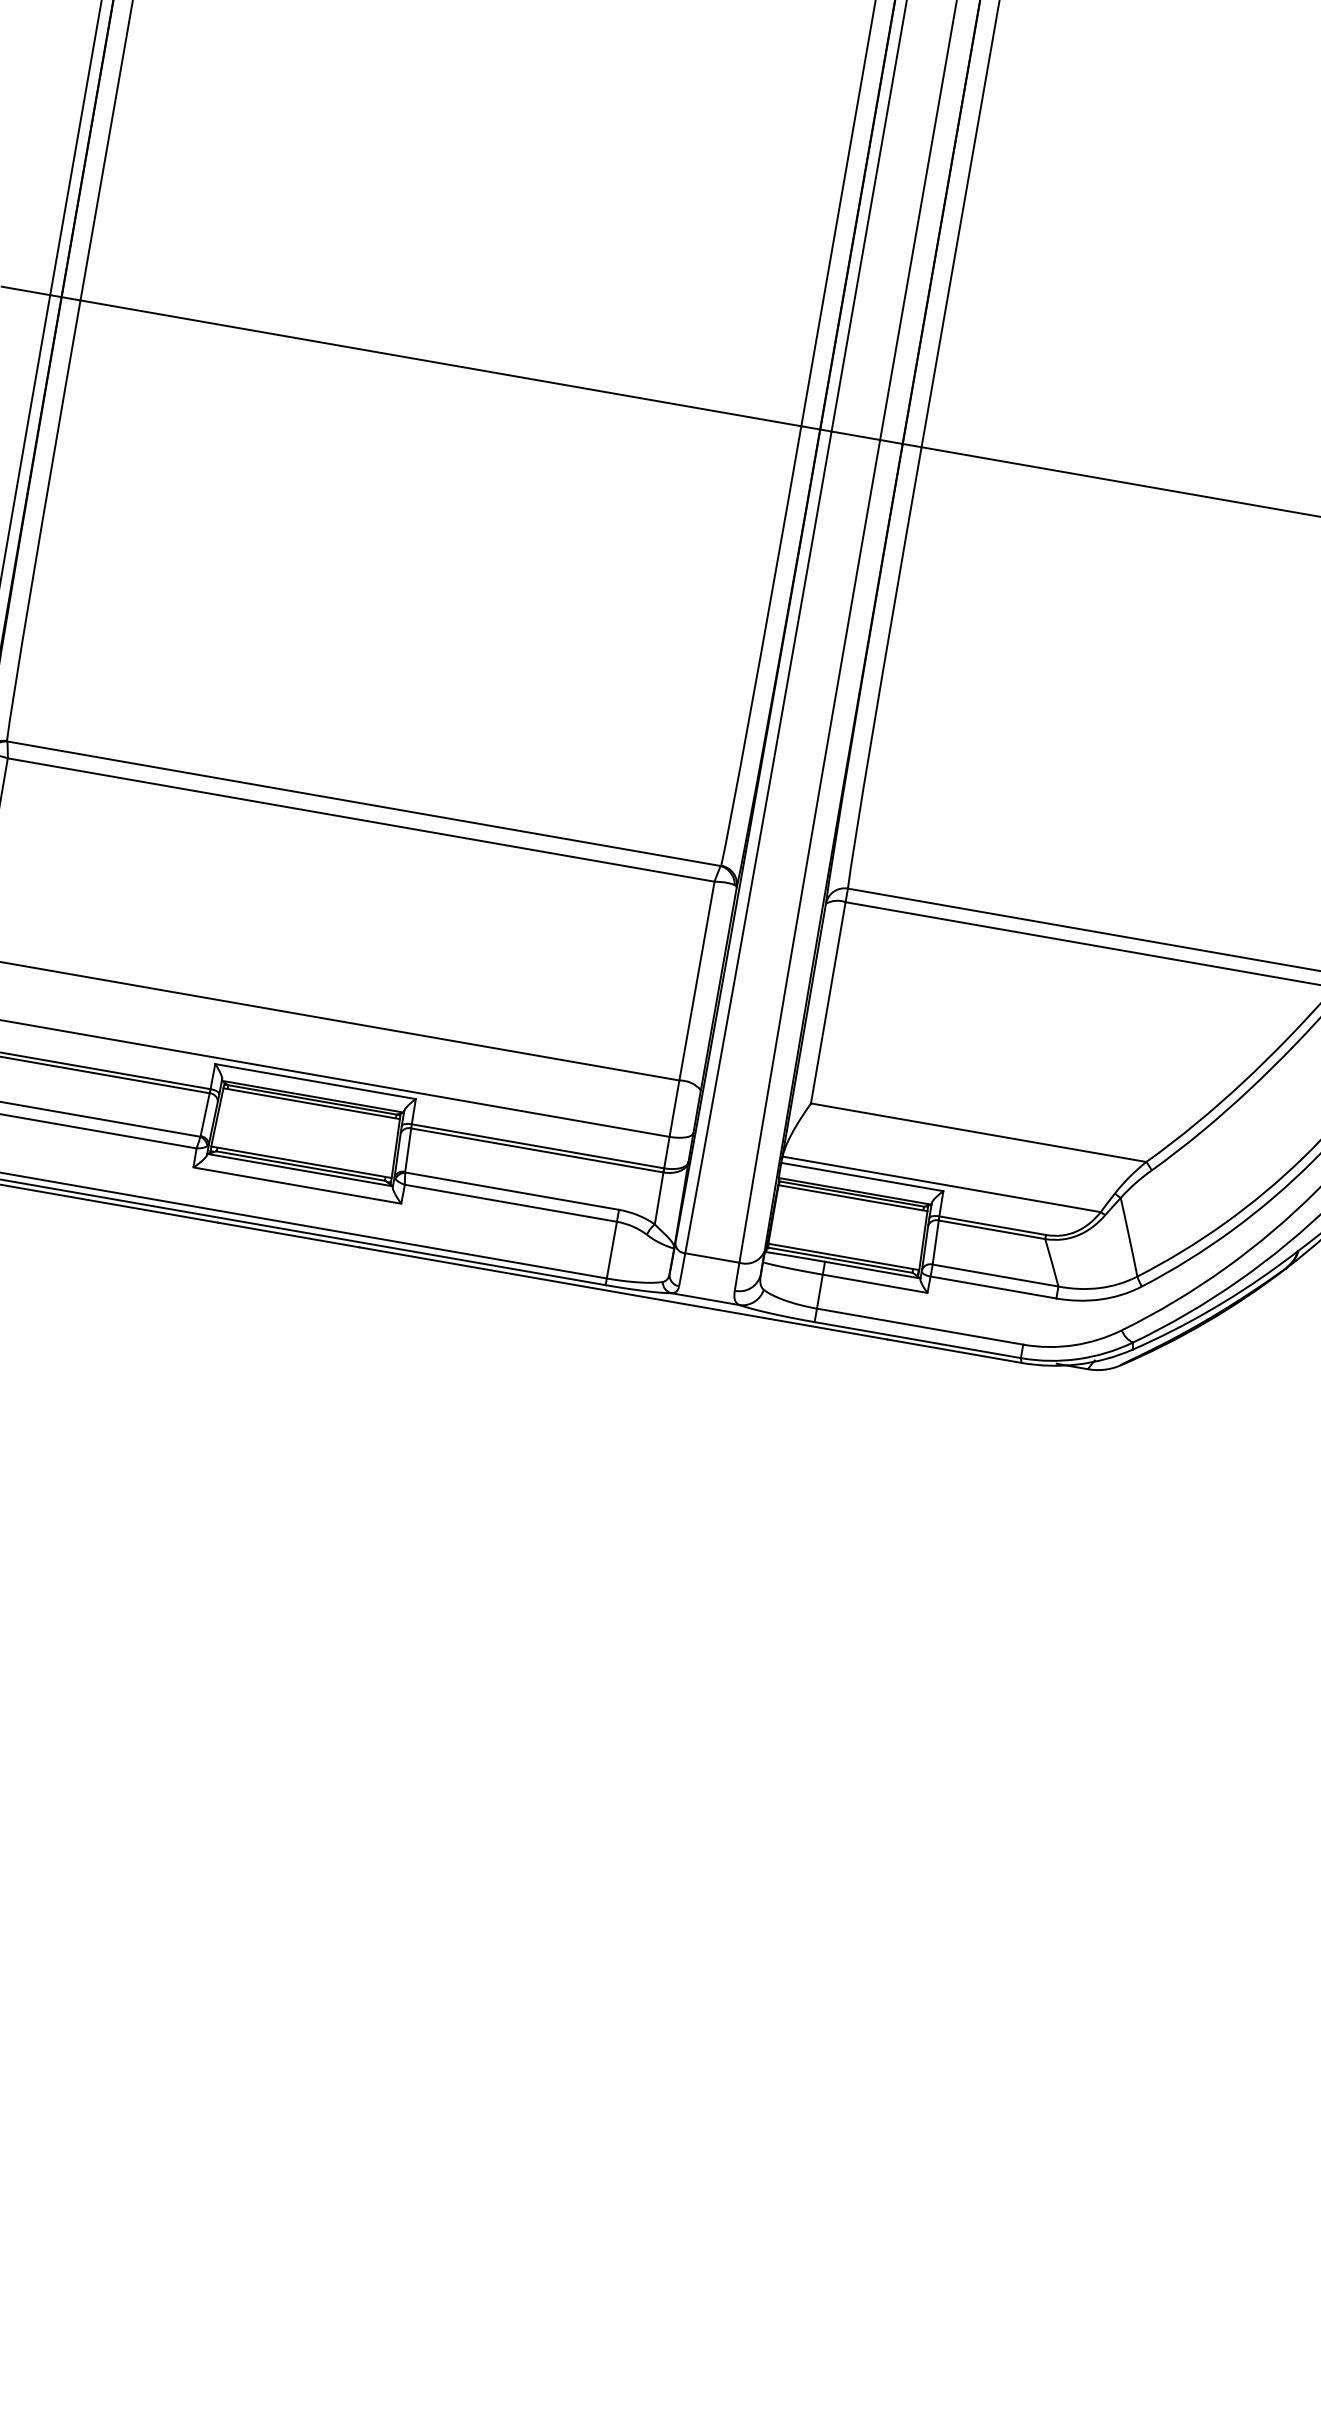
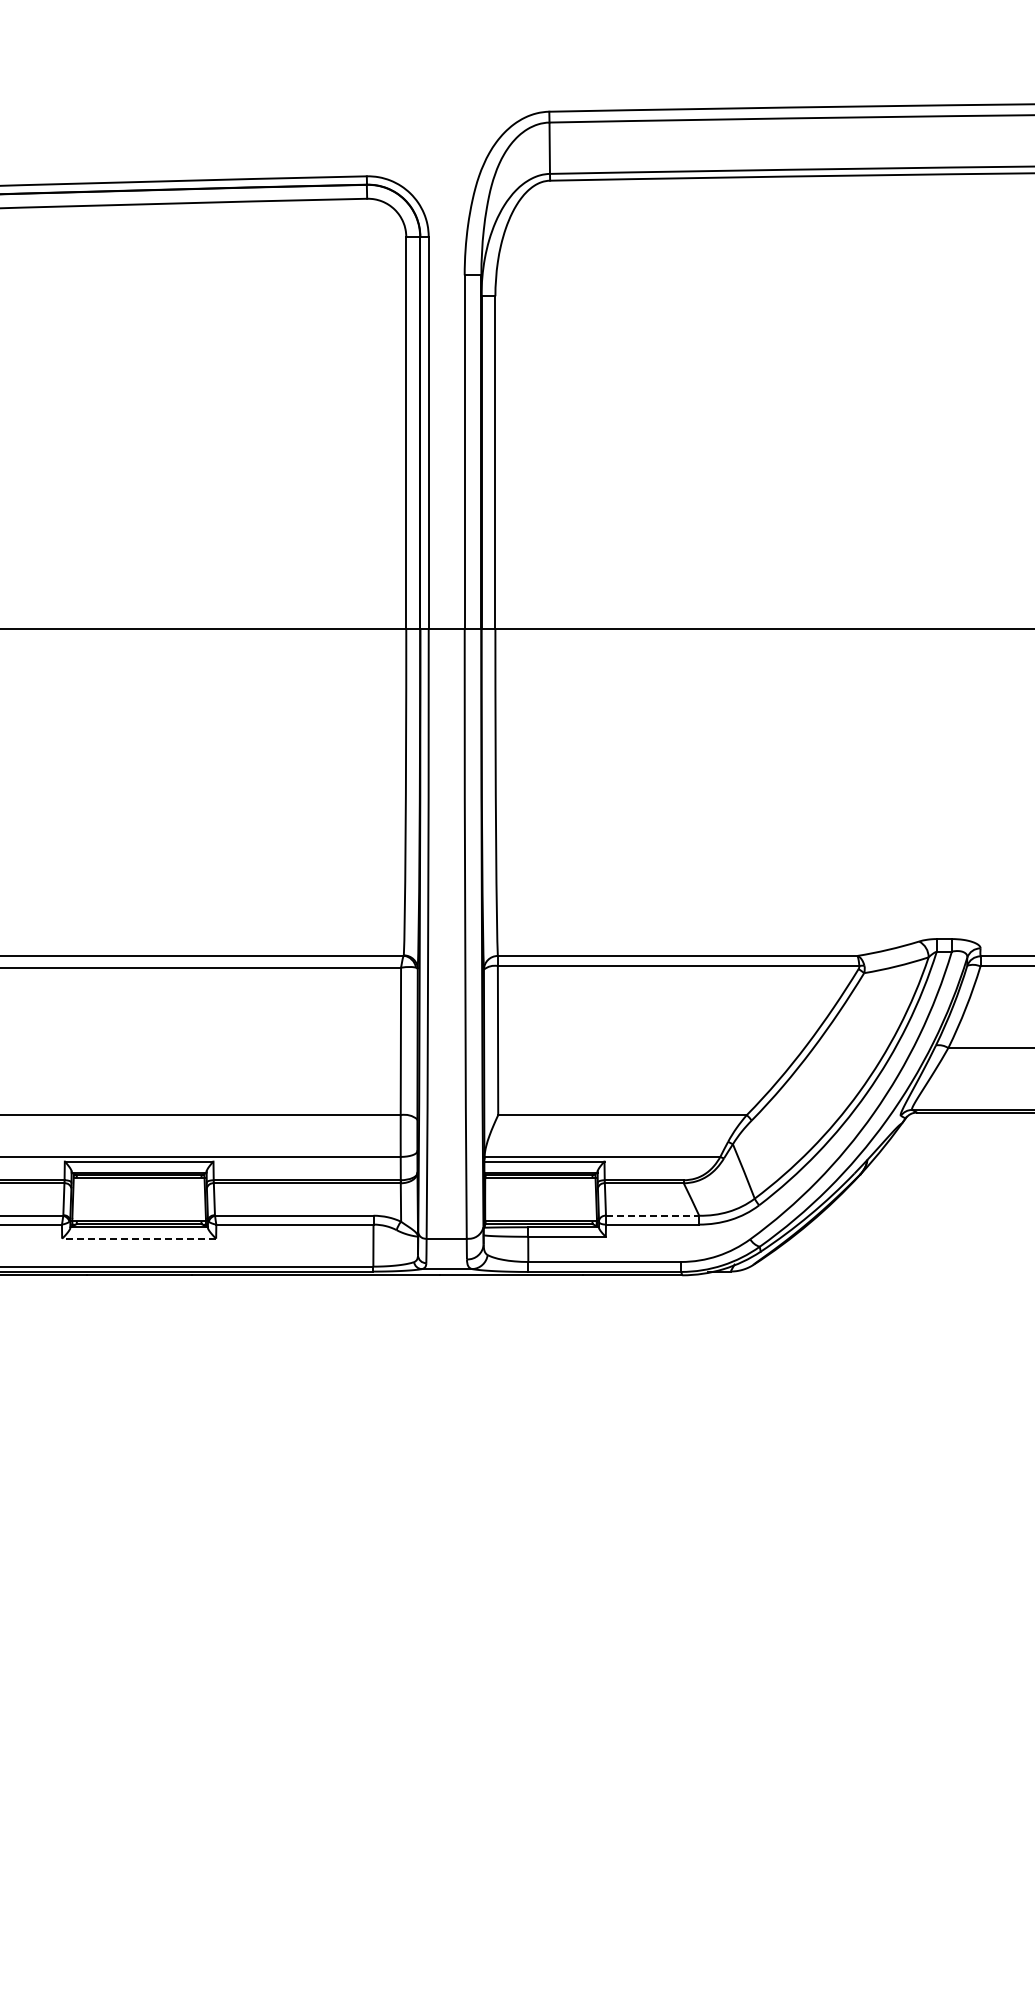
line: (297, 1185) -> (139, 1238), solid -> dashed
line: (995, 1275) -> (652, 1215), solid -> dashed

